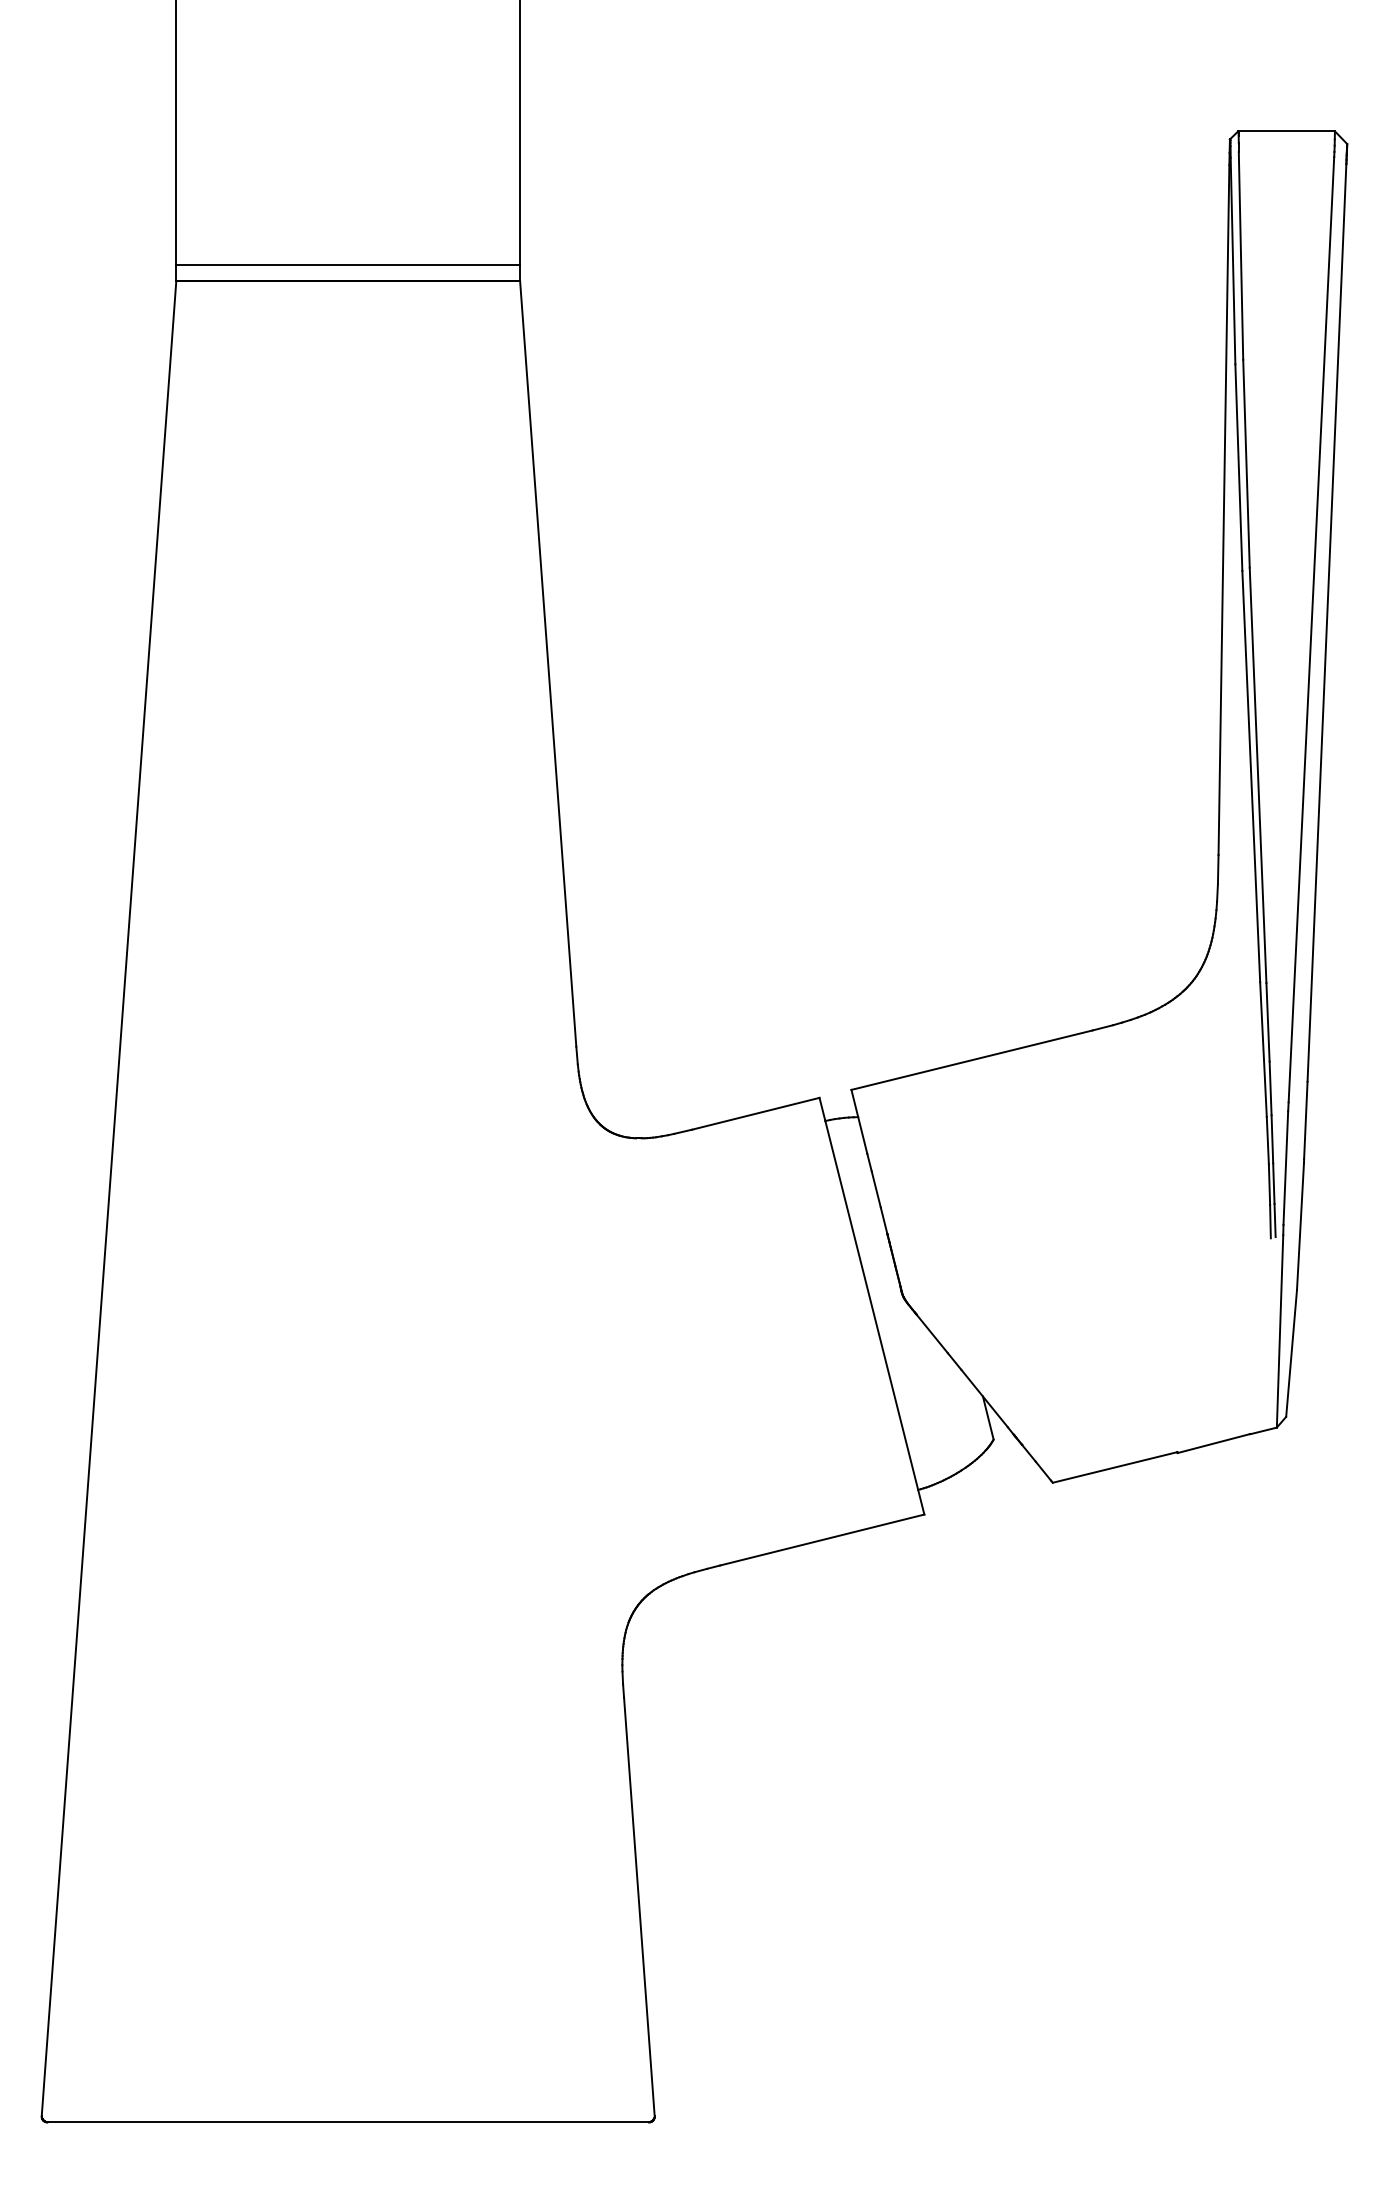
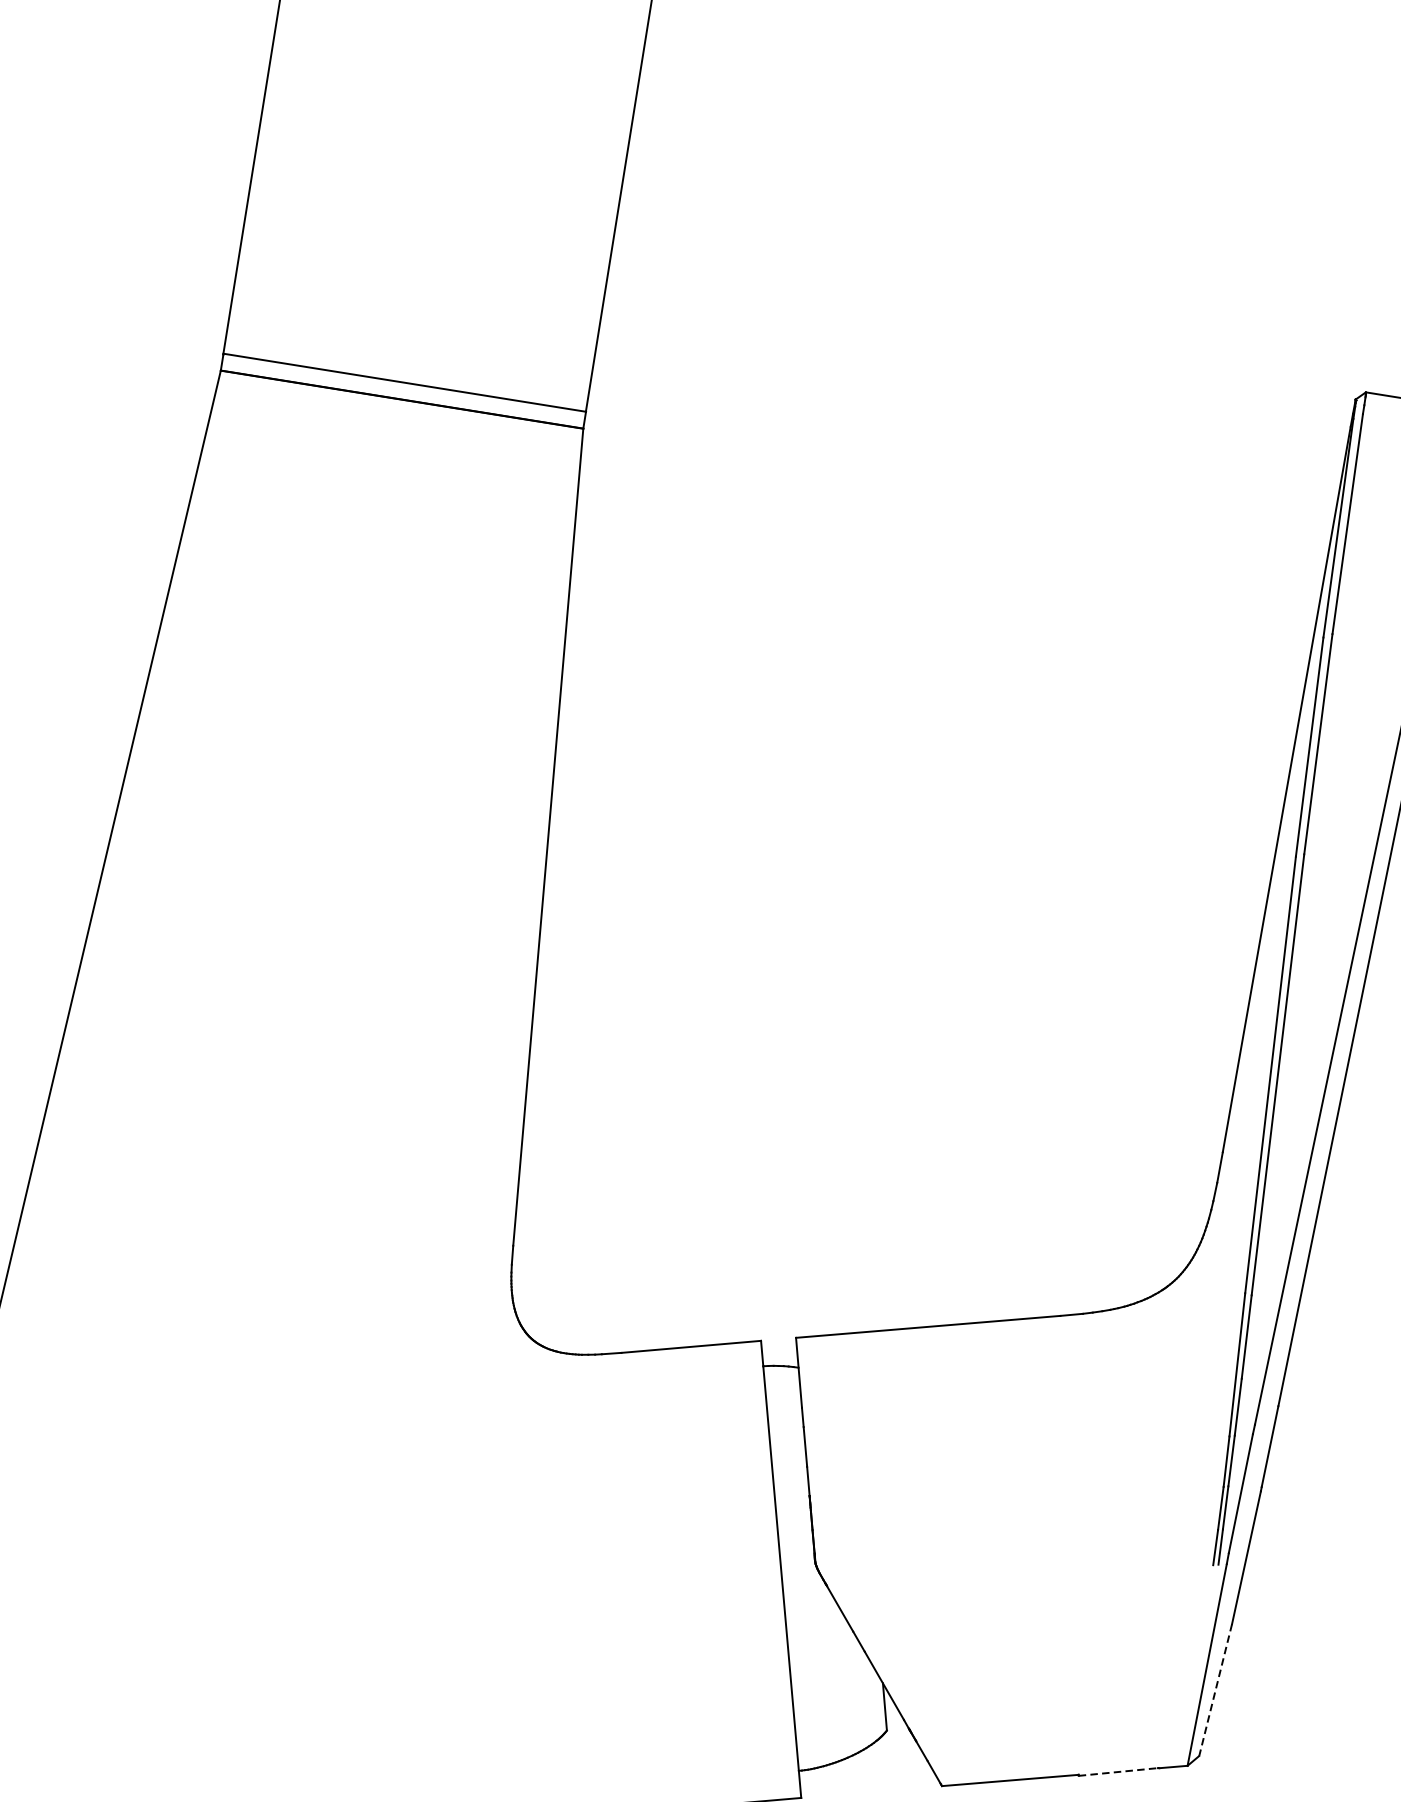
line: (1291, 1353) -> (1215, 1690), solid -> dashed
line: (1214, 1443) -> (1119, 1772), solid -> dashed

